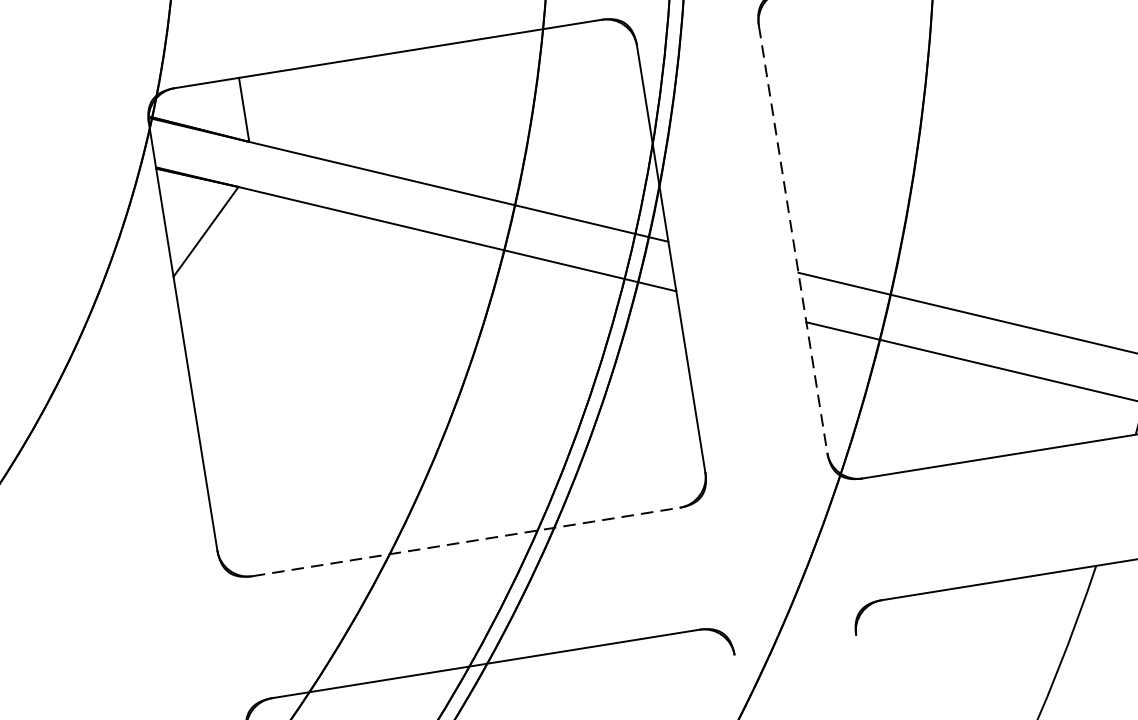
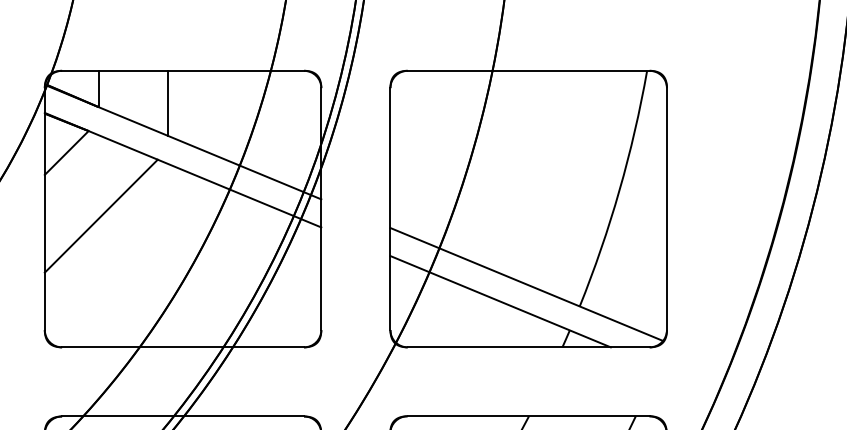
line: (369, 114) -> (167, 102), added
line: (793, 240) -> (390, 209), dashed -> solid
line: (283, 332) -> (100, 215), added
line: (467, 542) -> (183, 347), dashed -> solid

